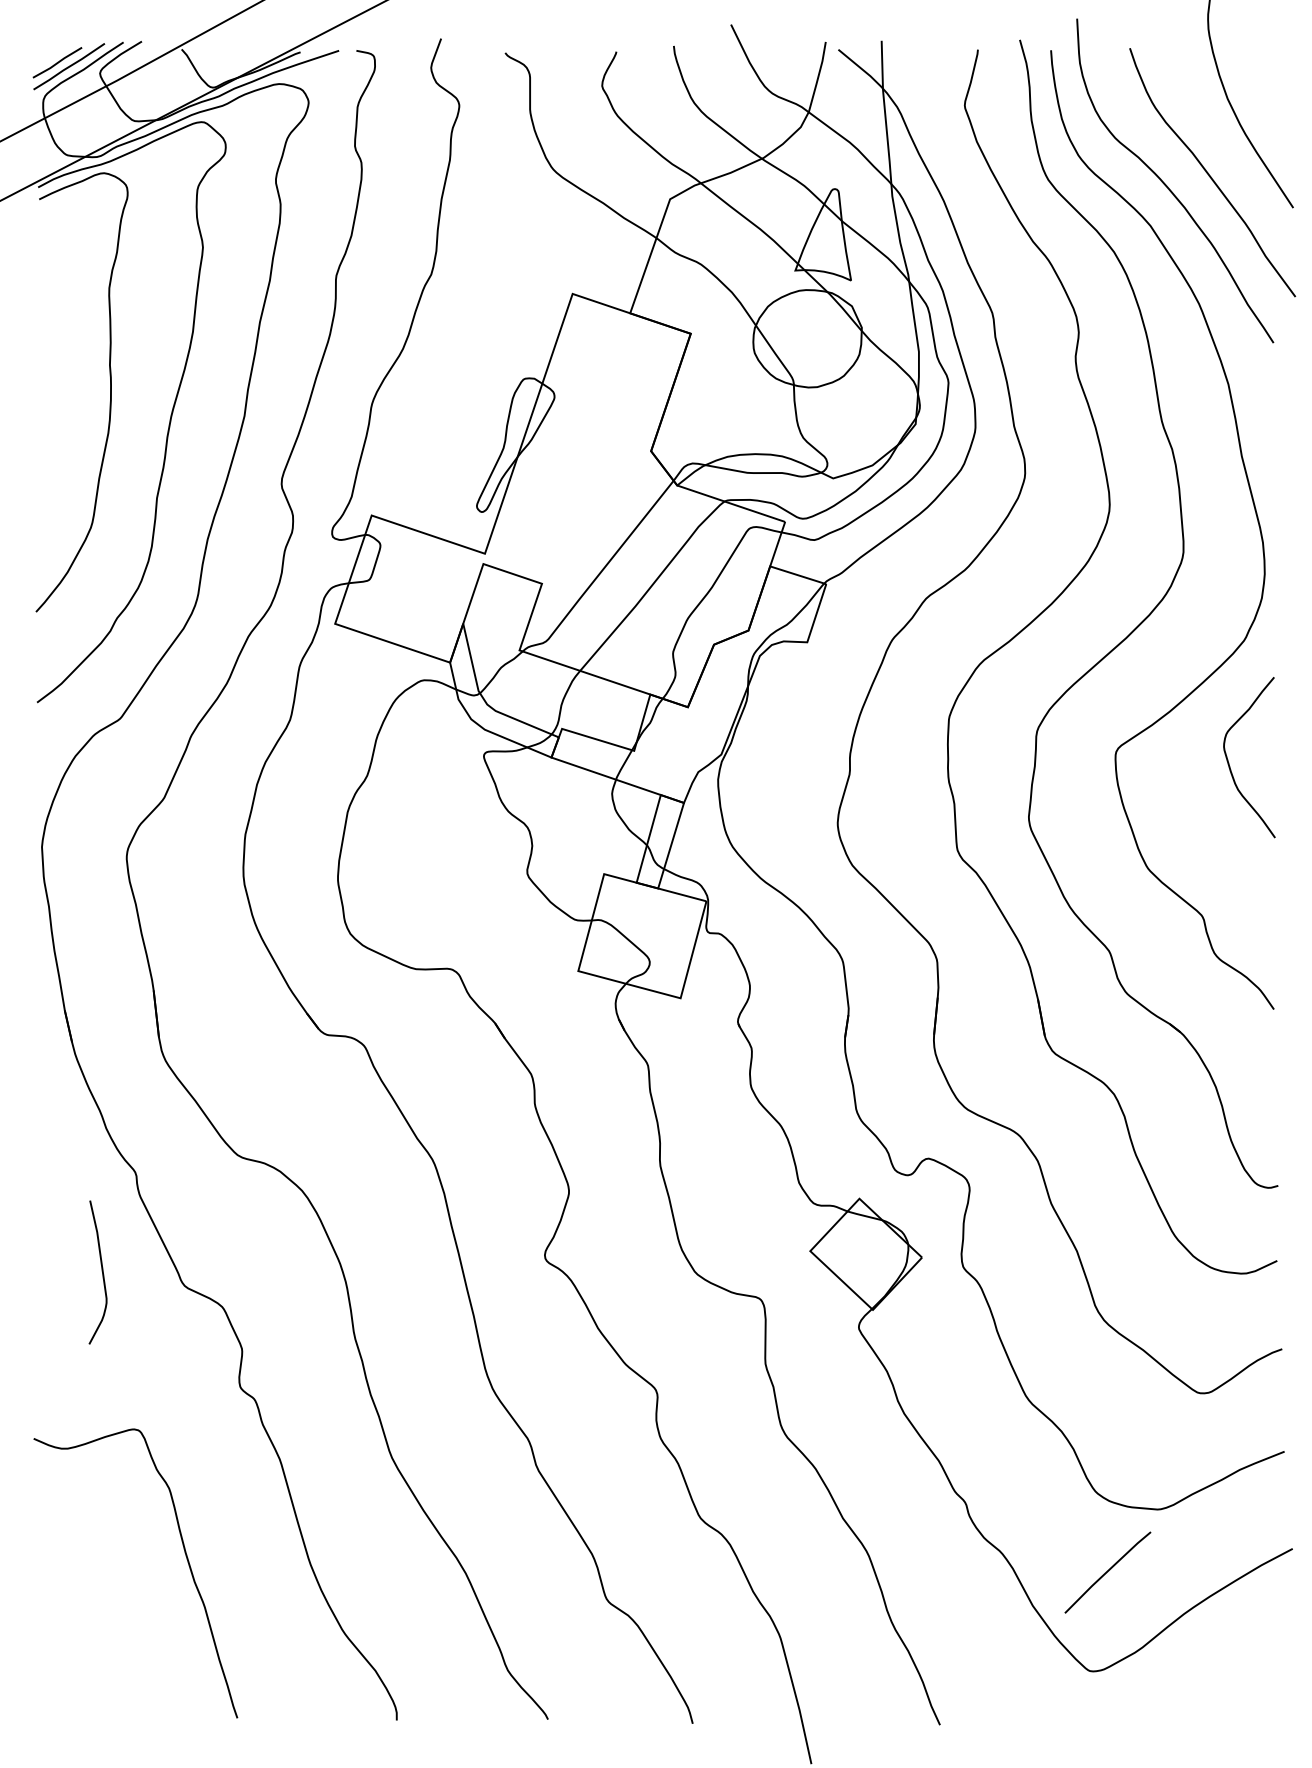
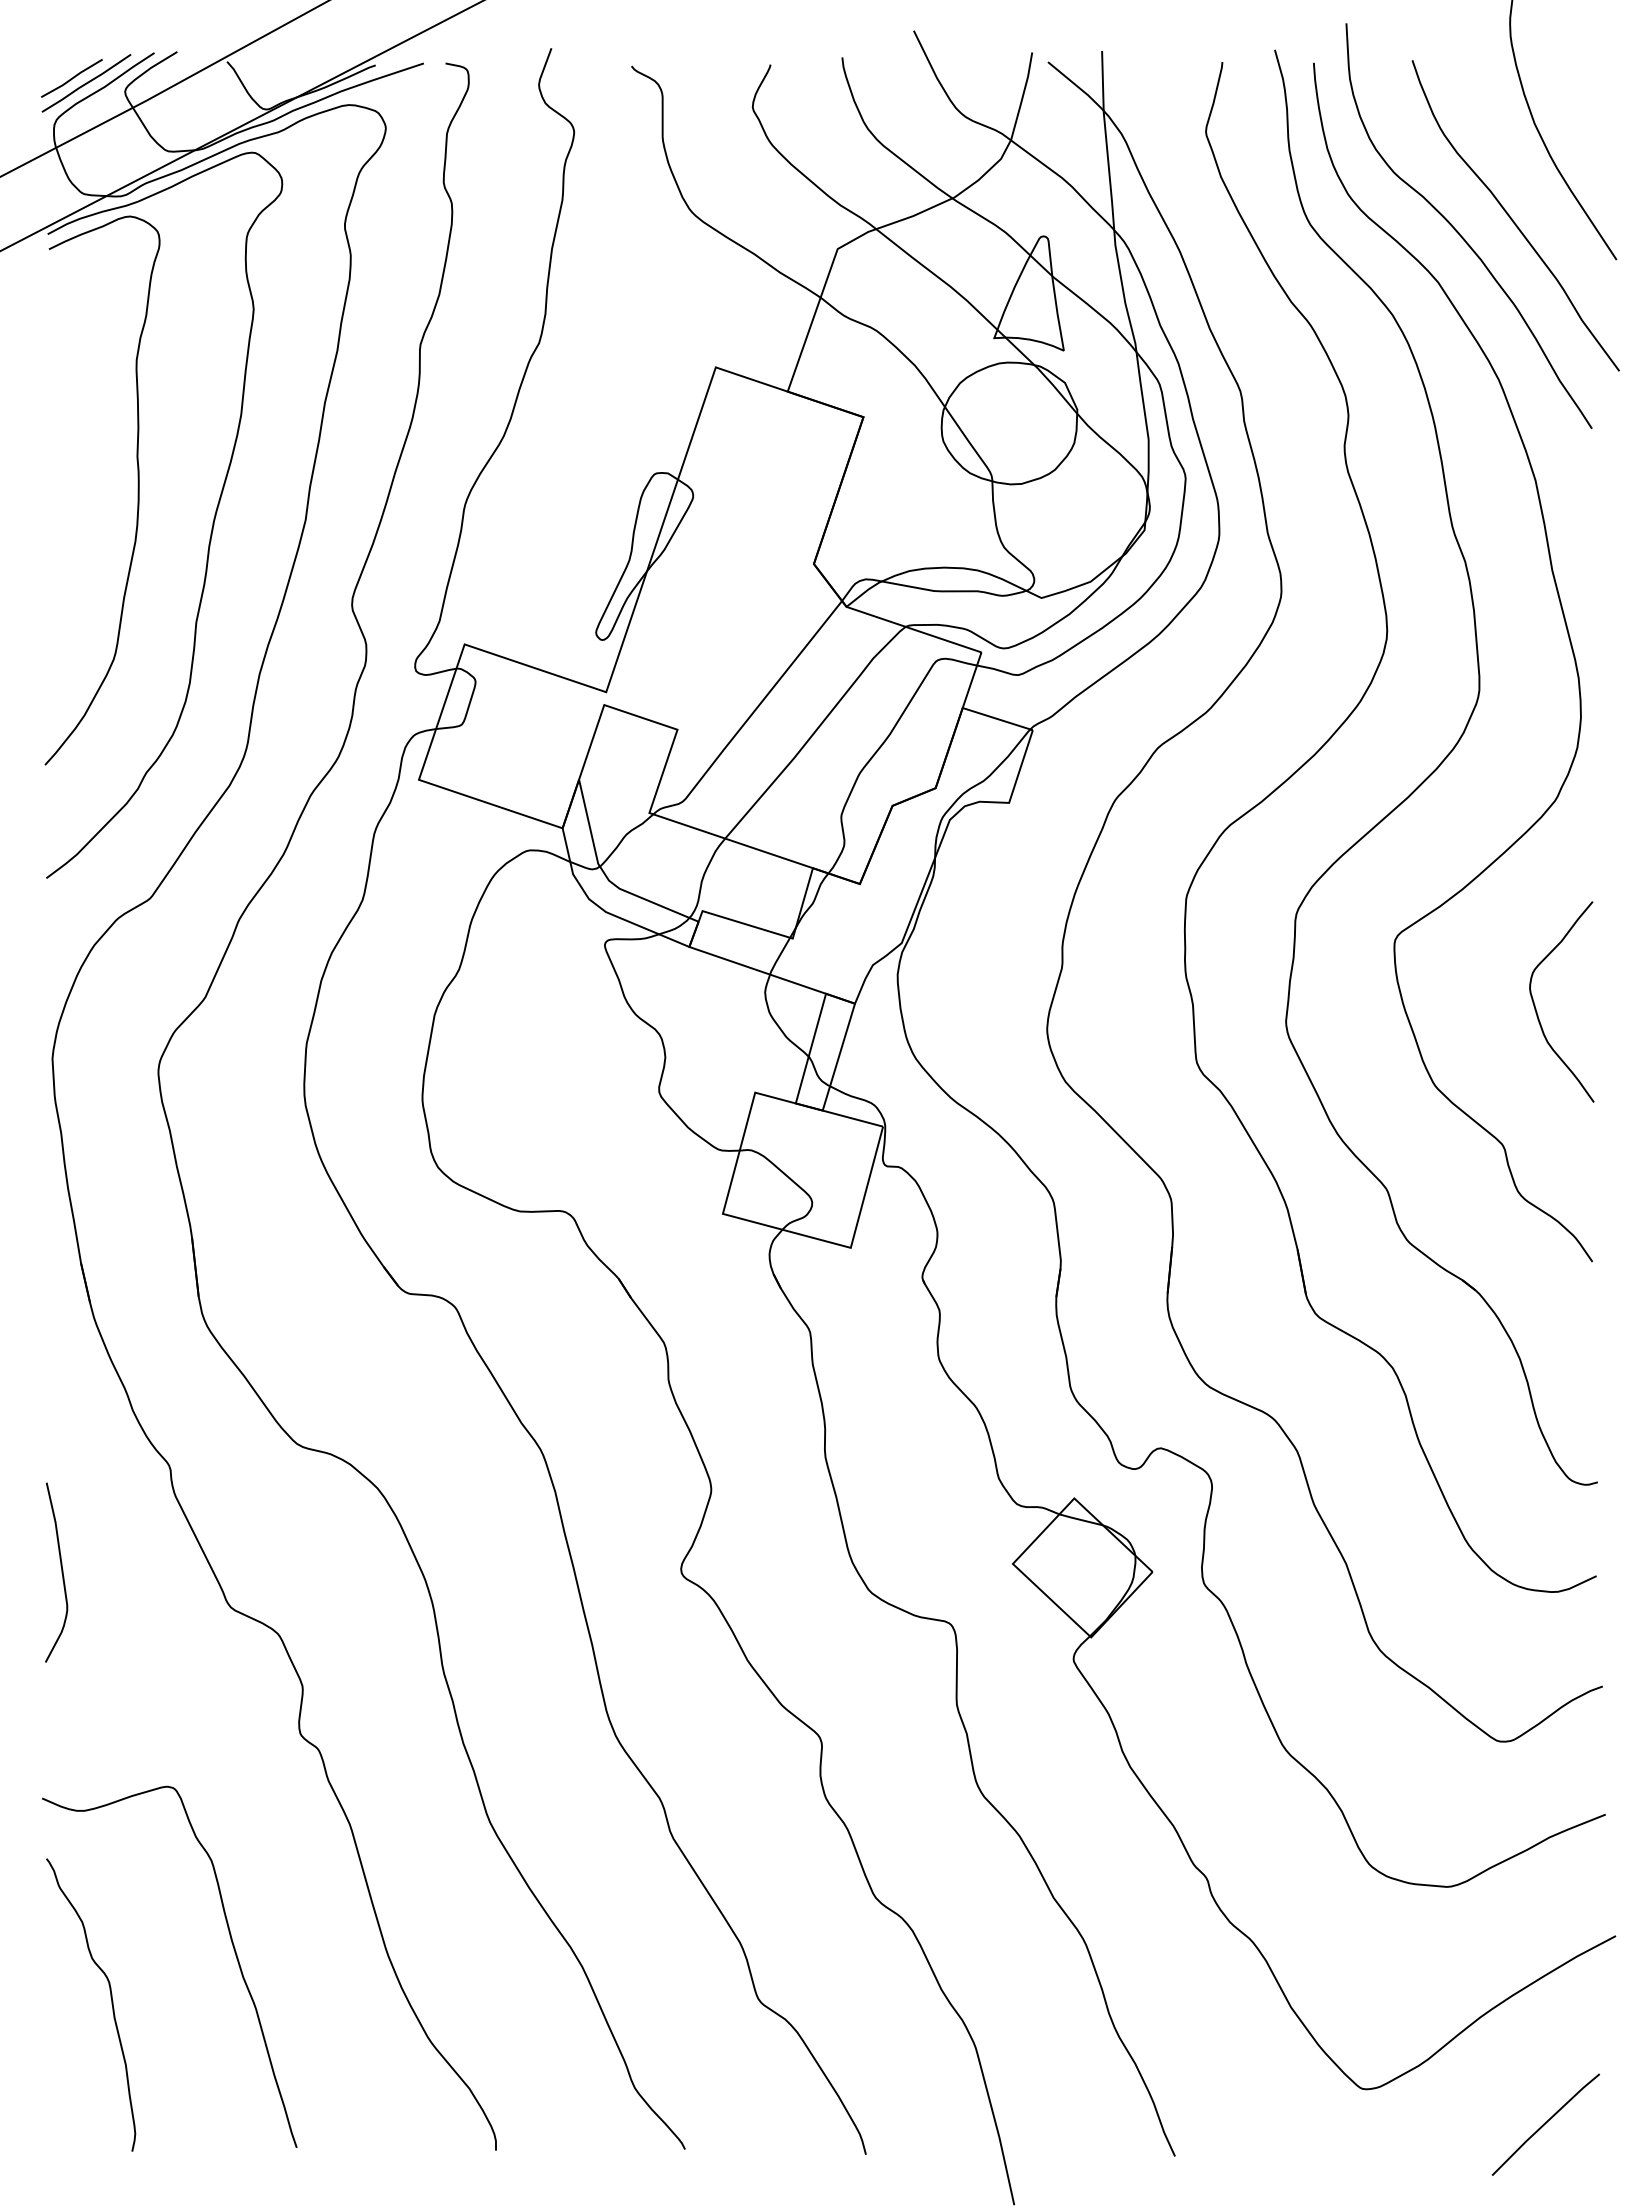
curve: (1229, 762) -> (1536, 1008), moved
curve: (102, 1272) -> (61, 1572), moved
line: (1107, 1572) -> (1545, 2124), moved
curve: (89, 1603) -> (111, 2004), added

